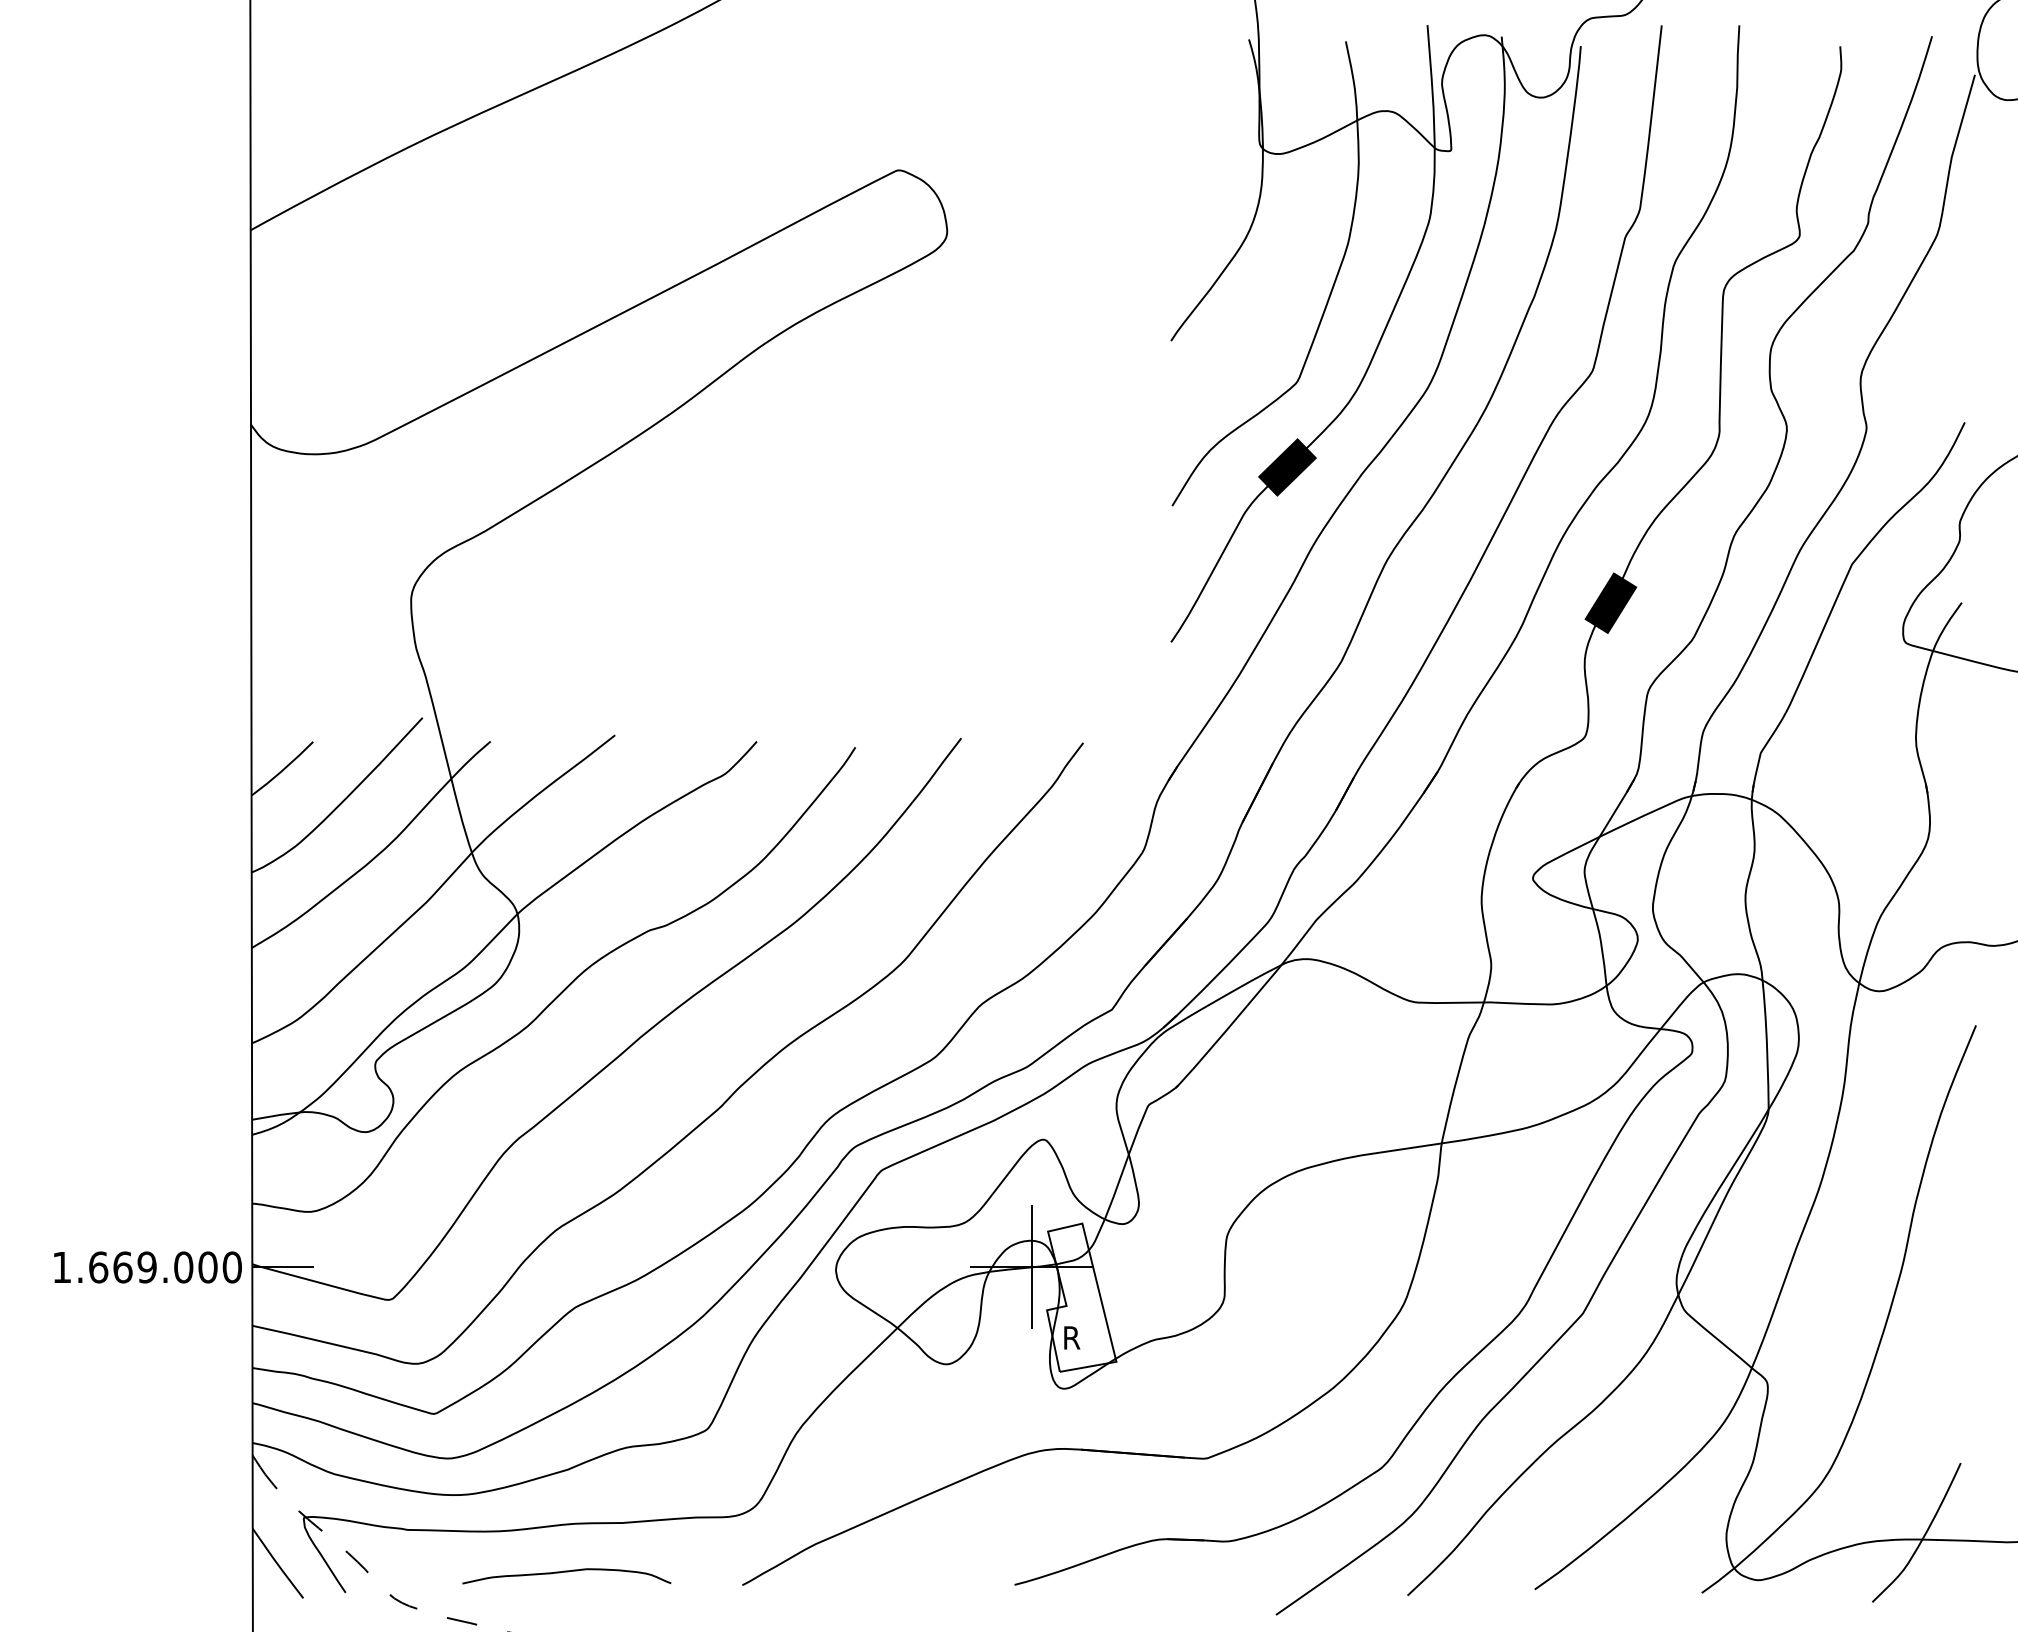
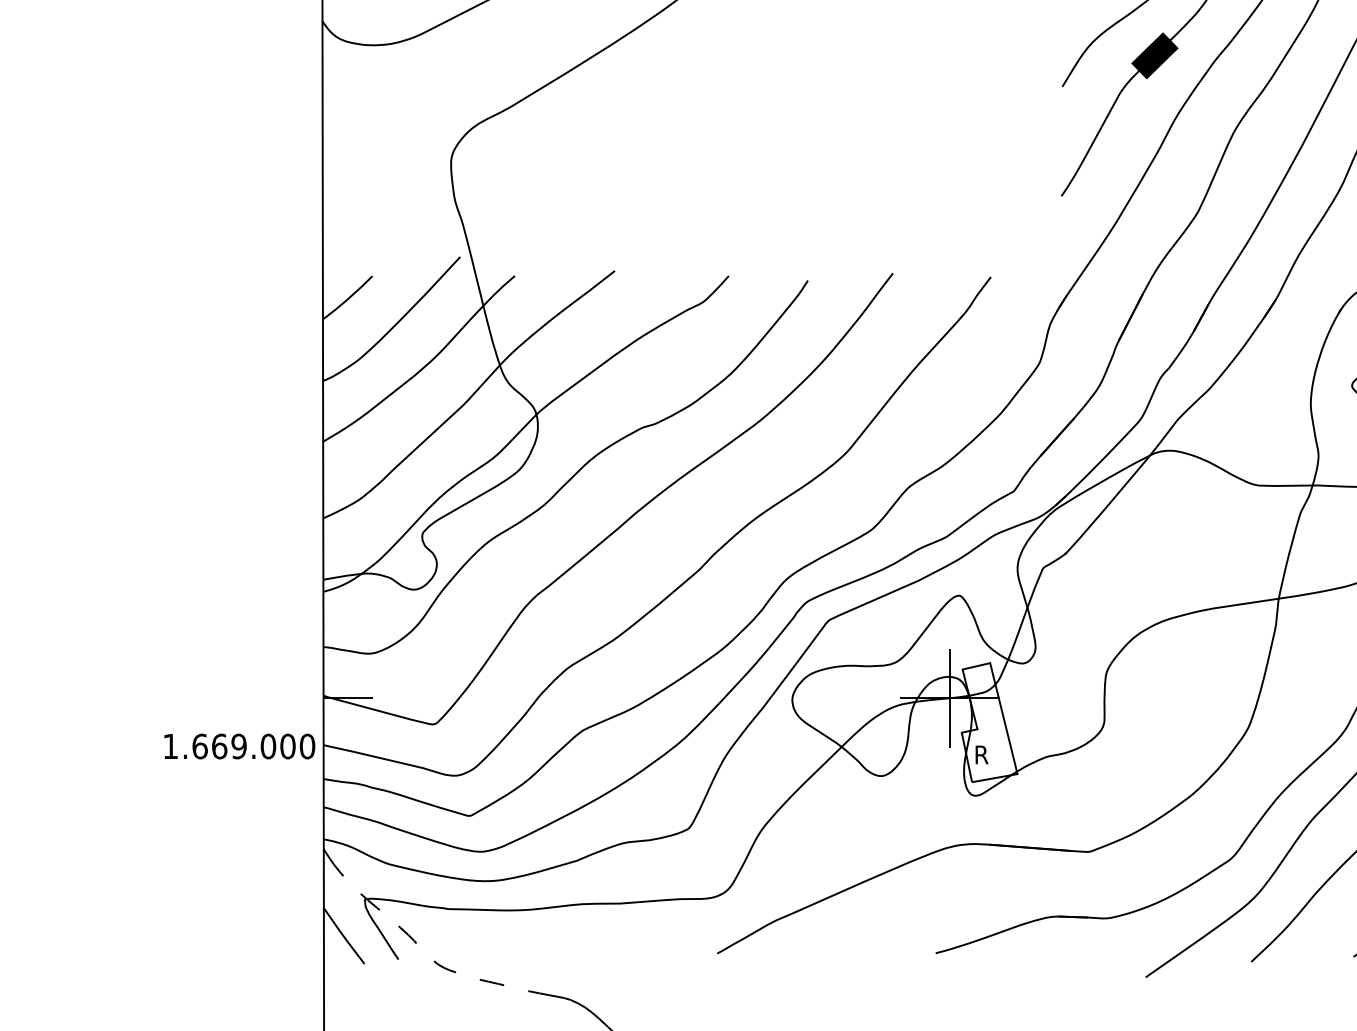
text: (147, 1267) -> (239, 746), moved
curve: (566, 1572) -> (575, 943), removed

